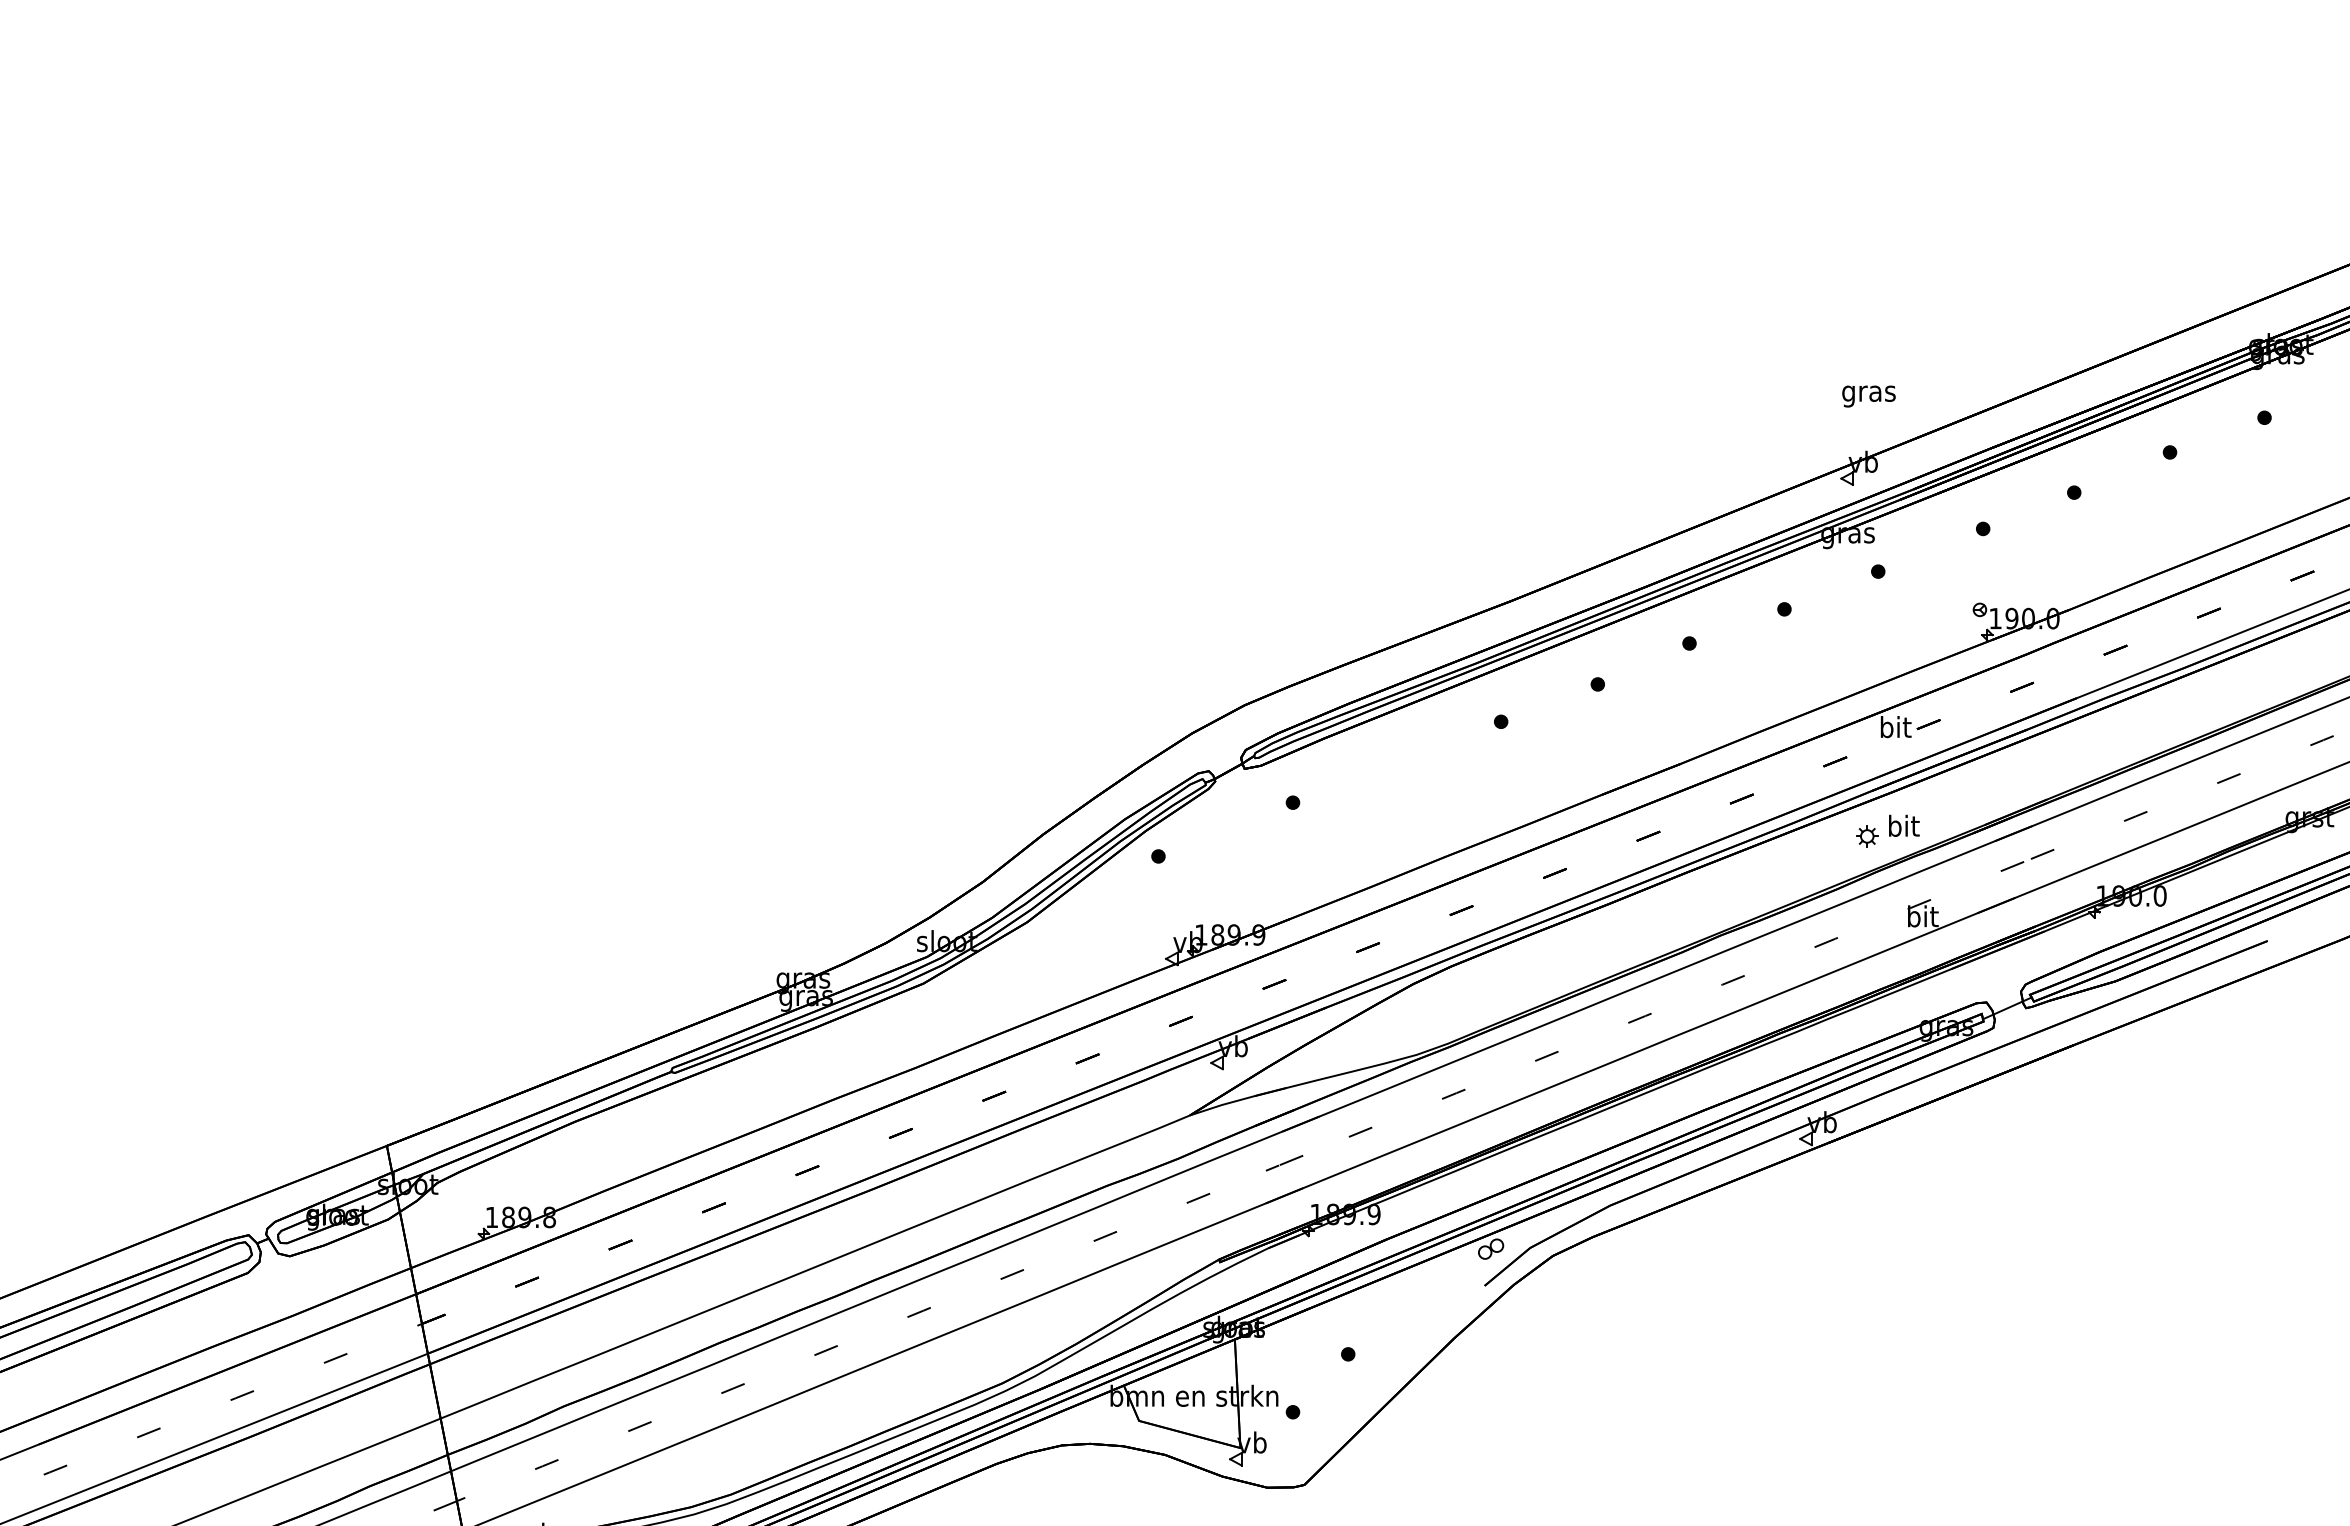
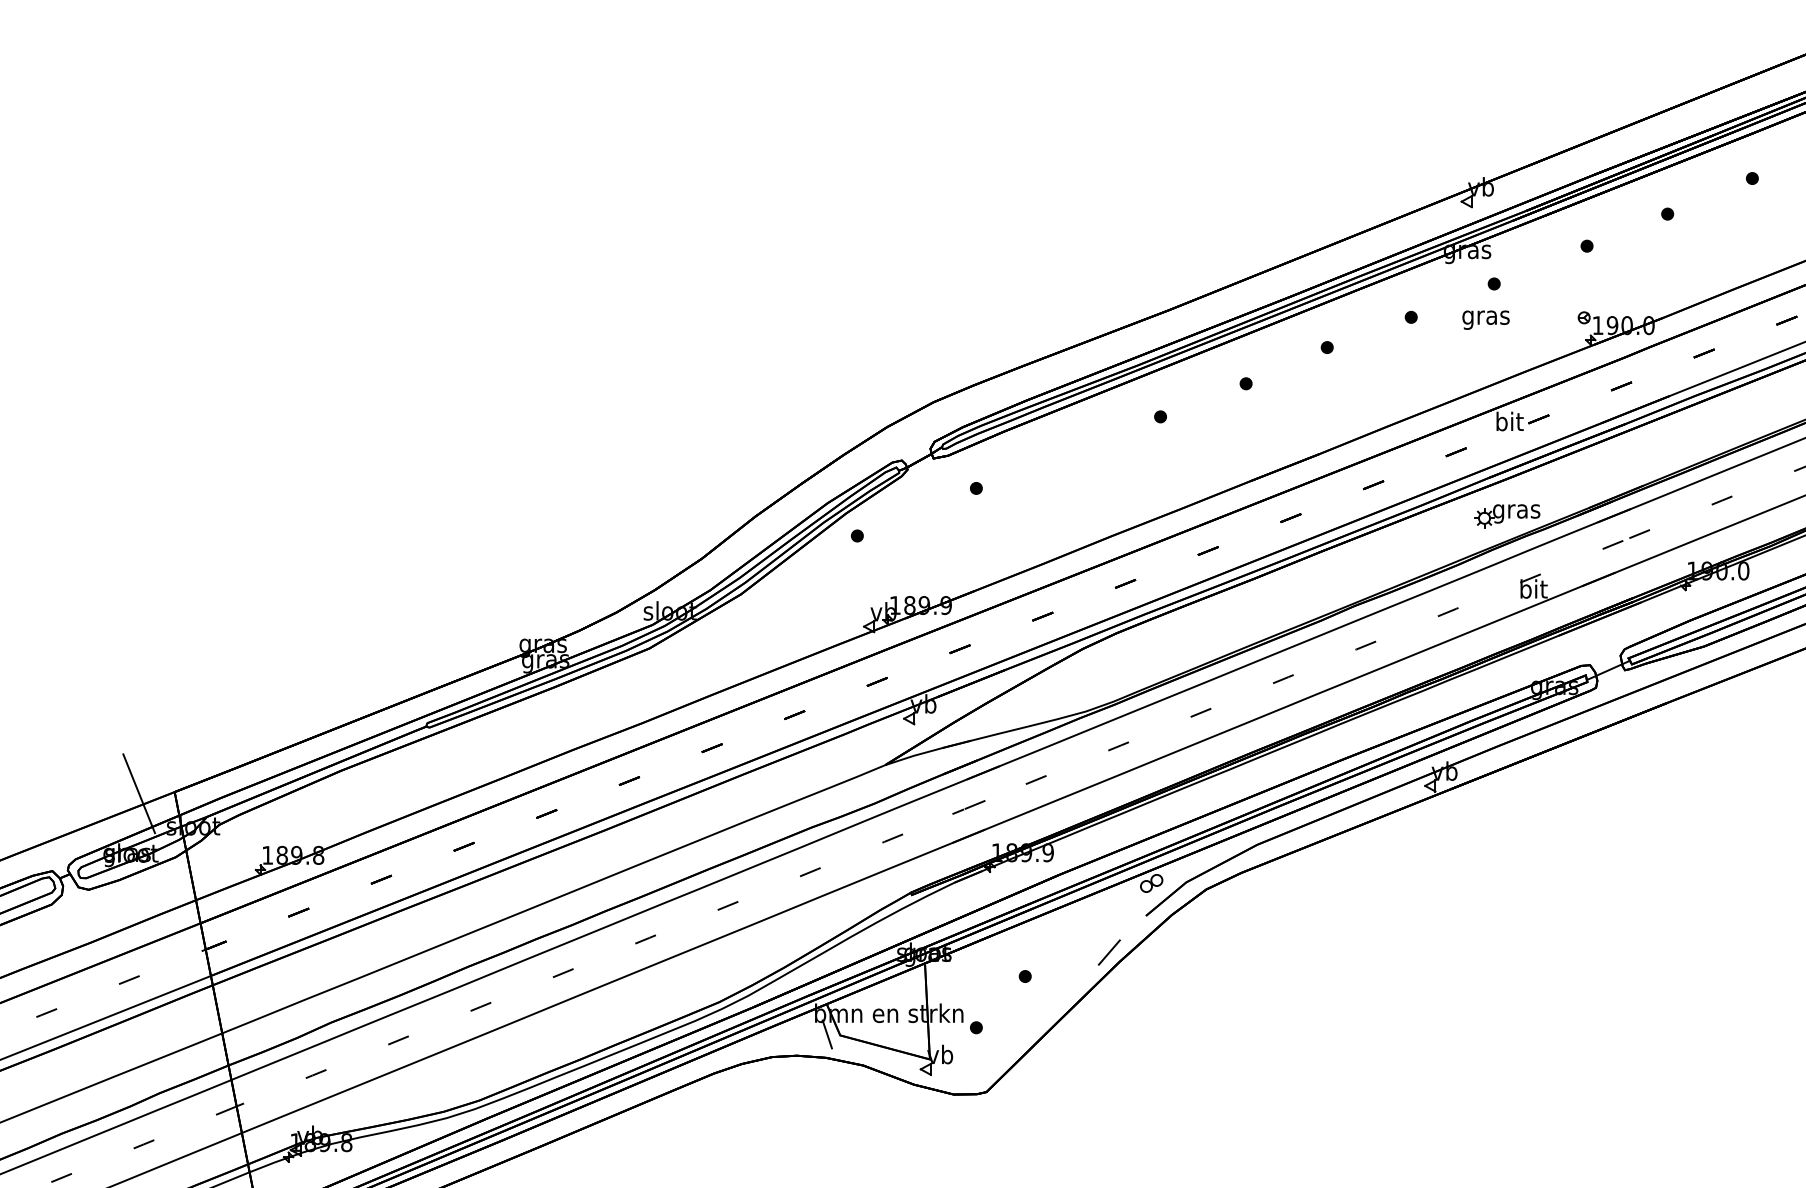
text: (1868, 396) -> (1485, 320), moved
text: (1903, 828) -> (1516, 511), bit -> gras
line: (346, 1147) -> (138, 793), added
line: (1443, 1326) -> (1109, 951), added
line: (1124, 1419) -> (827, 1034), added

